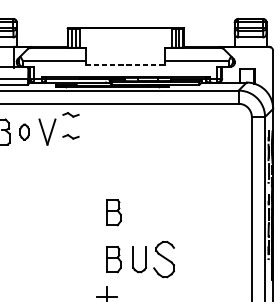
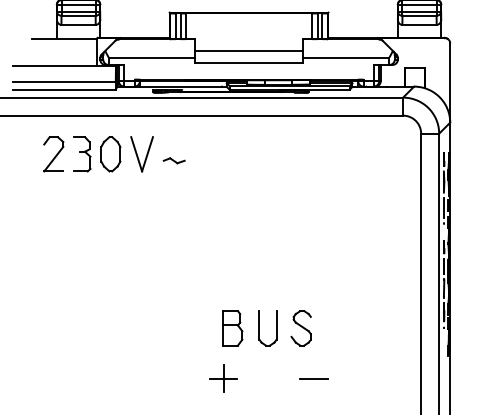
line: (125, 56) -> (248, 50), added
line: (126, 65) -> (249, 63), dashed -> solid
part: (70, 114) -> (173, 130), removed
part: (24, 132) -> (110, 154), size x1.67
part: (113, 212) -> (232, 264), removed
part: (163, 259) -> (300, 328), size x0.71
line: (173, 296) -> (313, 378), added

